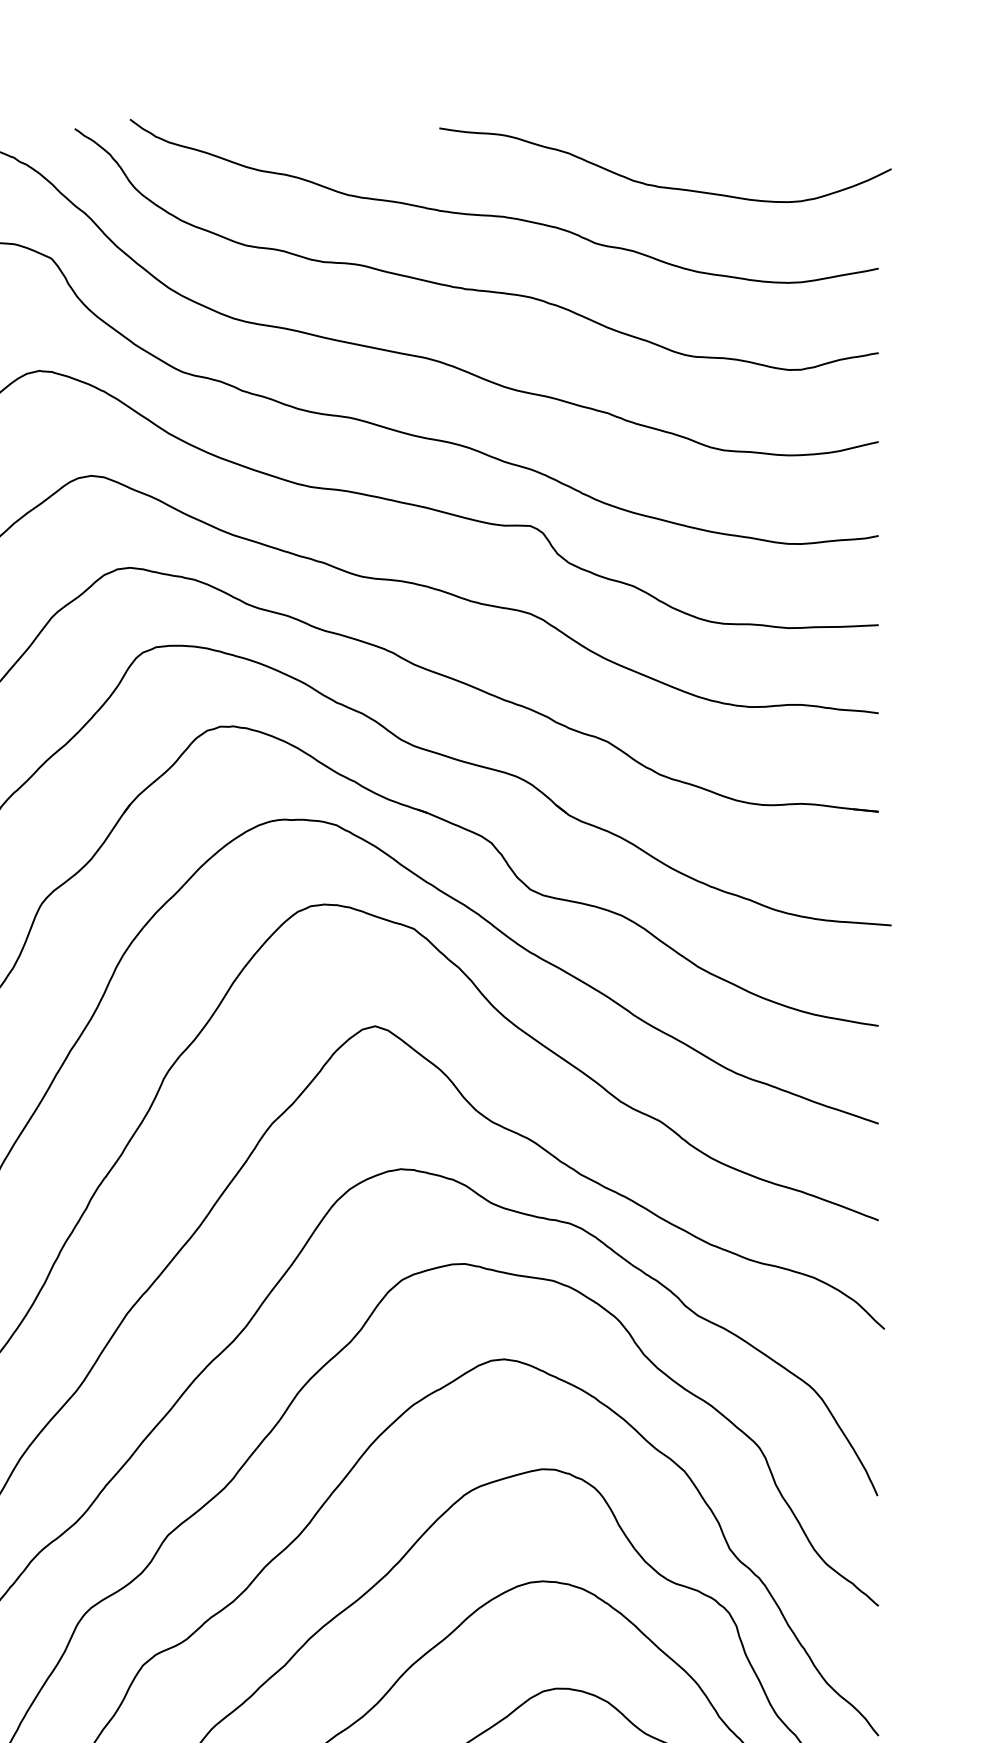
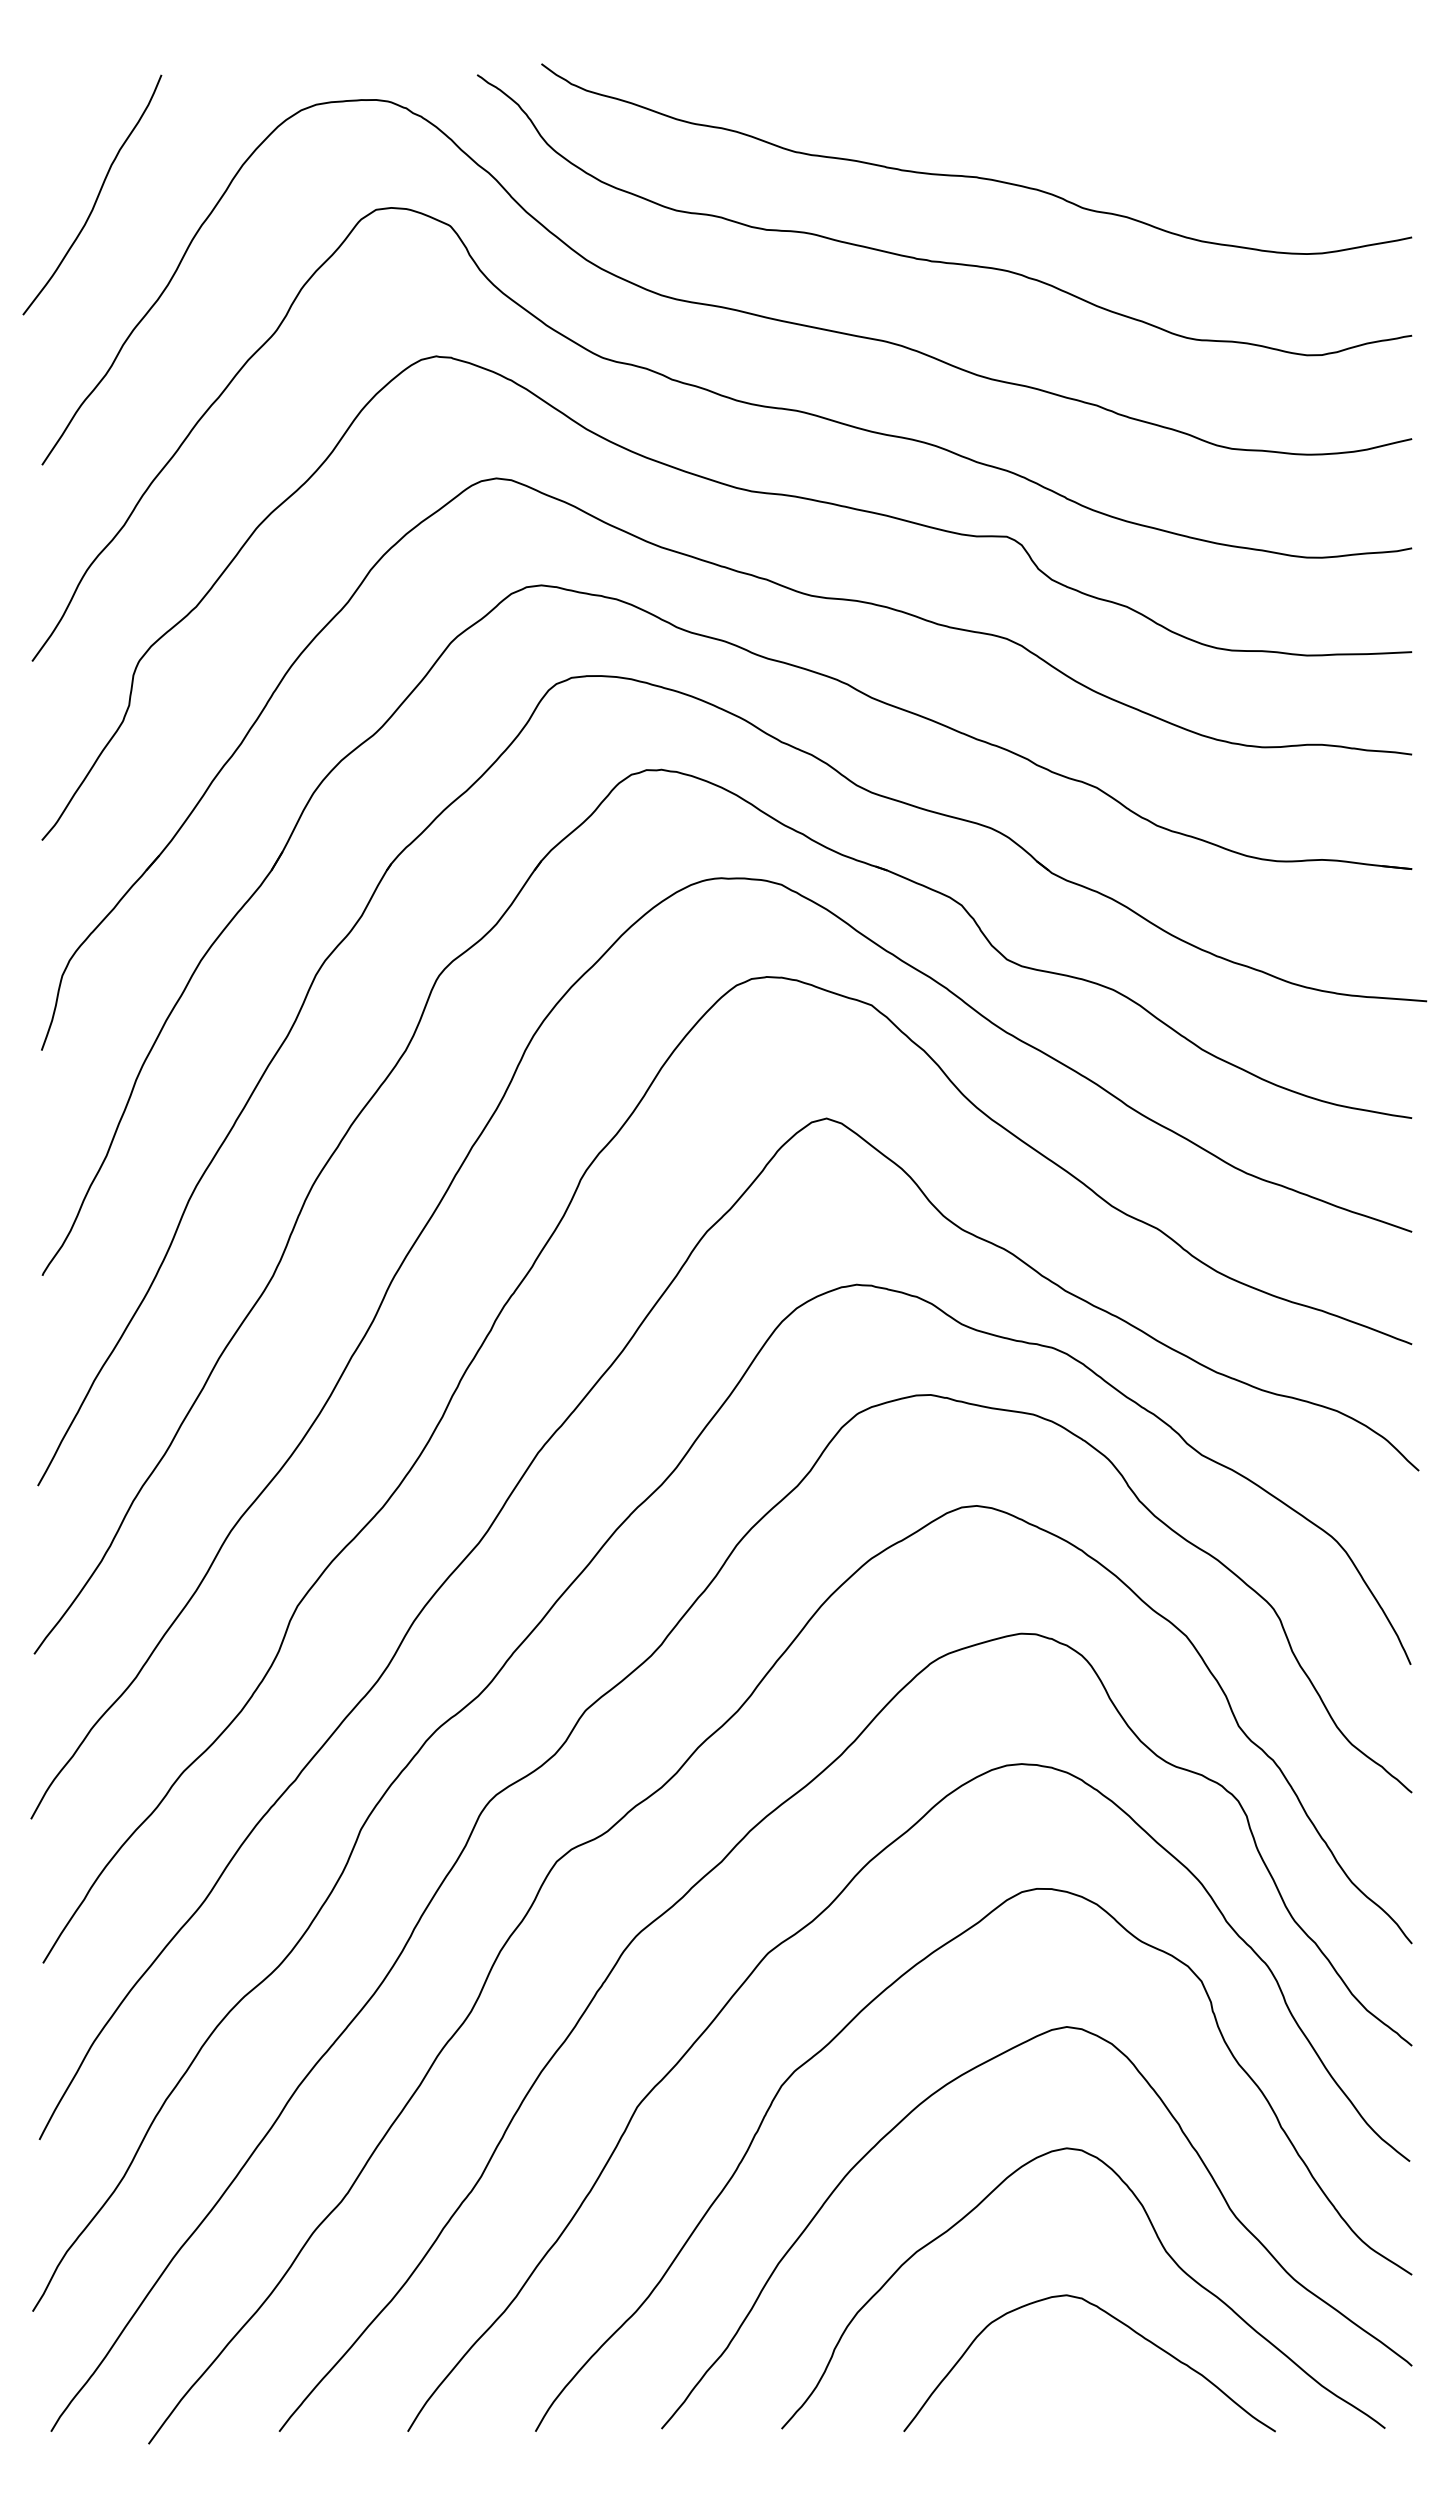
curve: (660, 186) -> (1158, 141), removed

